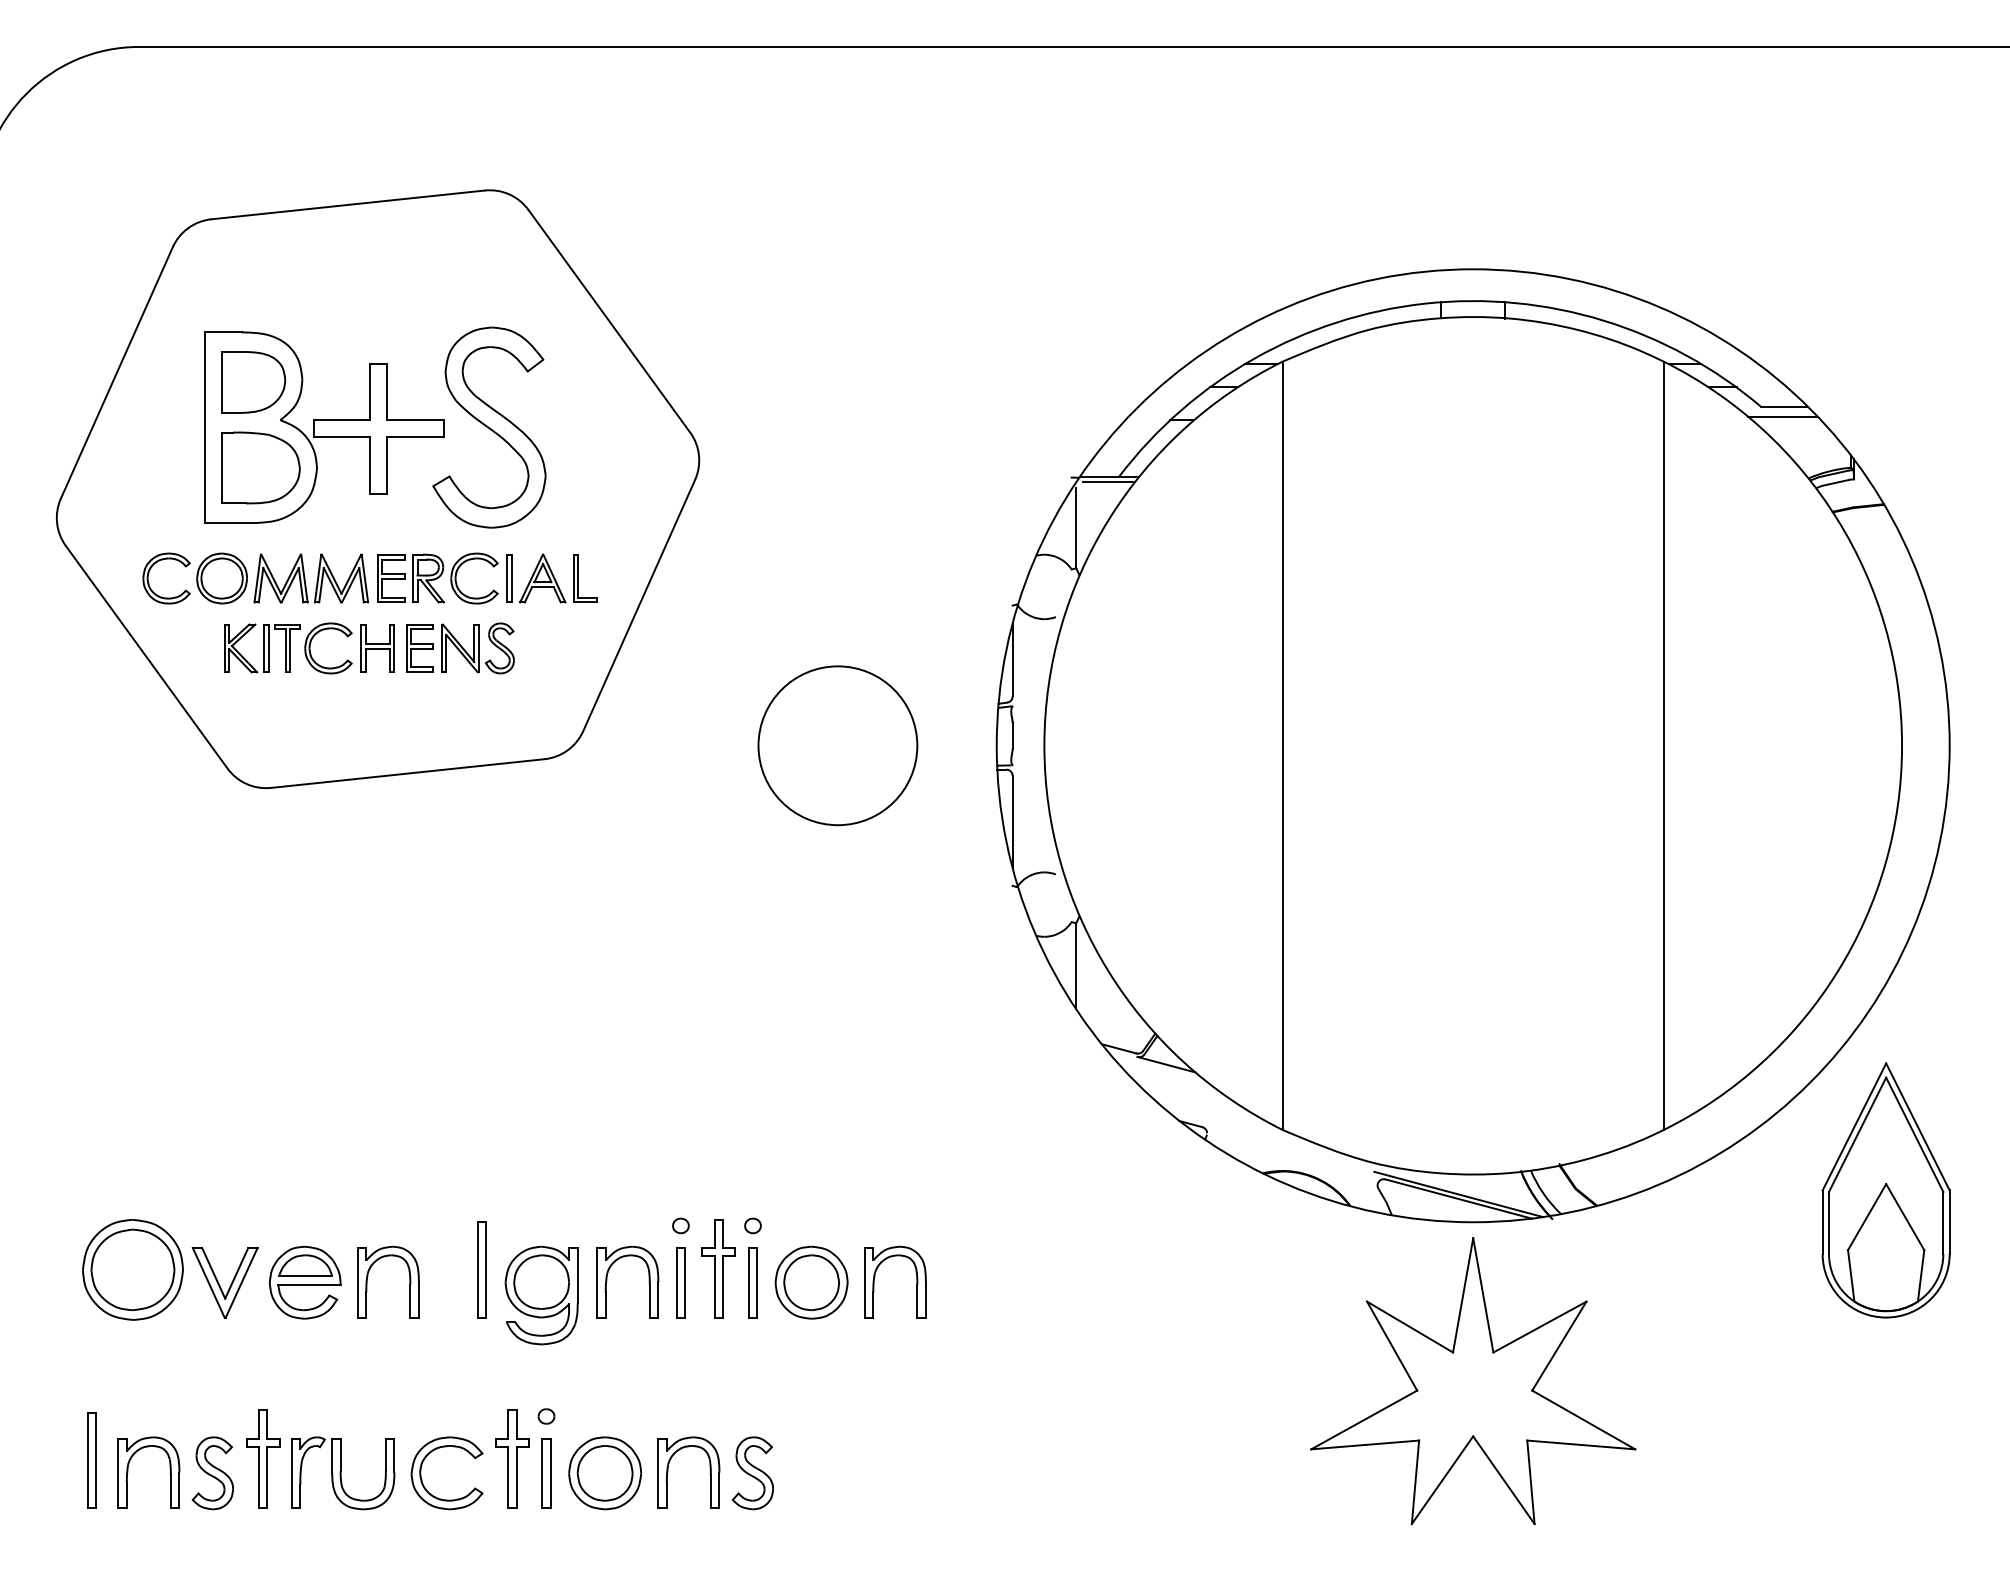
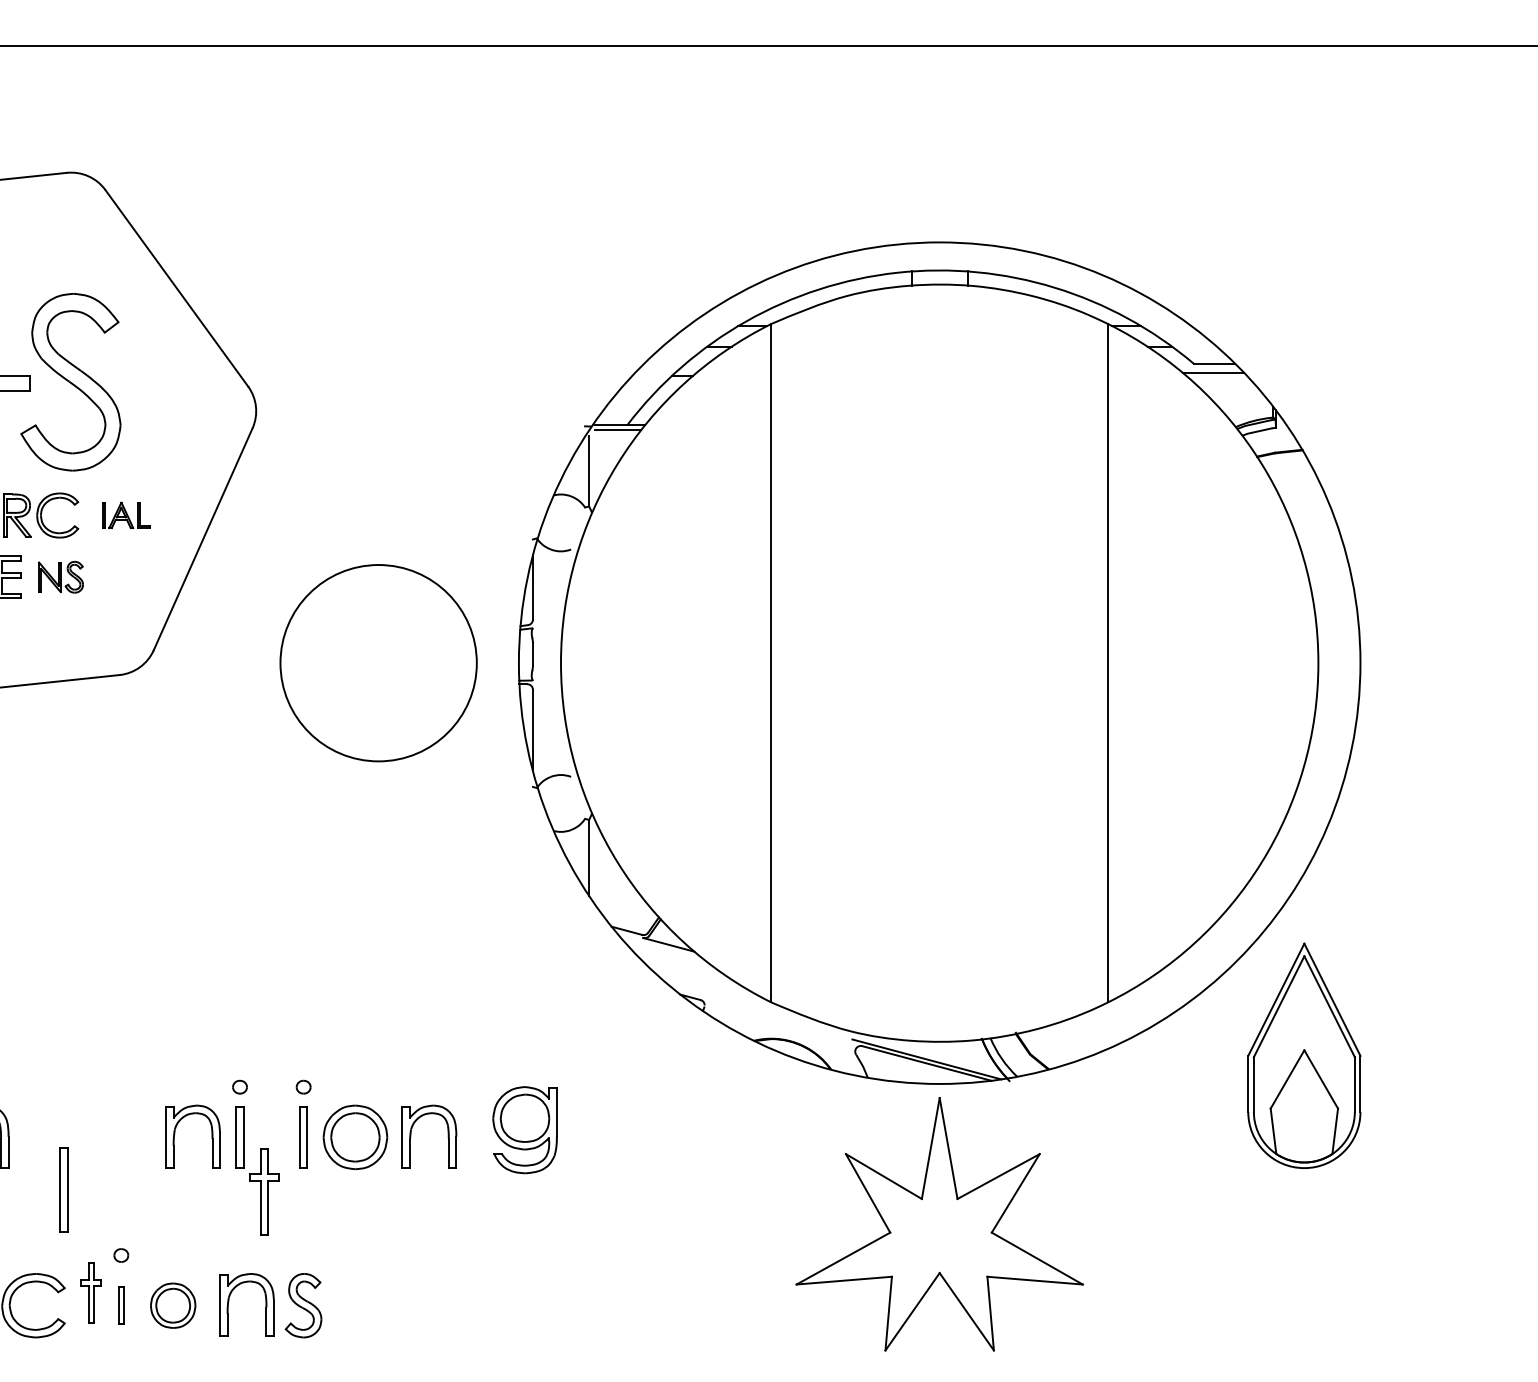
part: (551, 578) -> (125, 515), size x0.6
part: (477, 648) -> (60, 577), size x0.7
circle: (837, 745) -> (378, 662), size x1.4
part: (718, 1268) -> (264, 1191), moved
part: (481, 1269) -> (63, 1189), moved
part: (541, 1295) -> (524, 1130), moved
part: (512, 1458) -> (91, 1292), size x0.7
part: (546, 1473) -> (121, 1305), size x0.6
part: (605, 1473) -> (173, 1305), size x0.7

